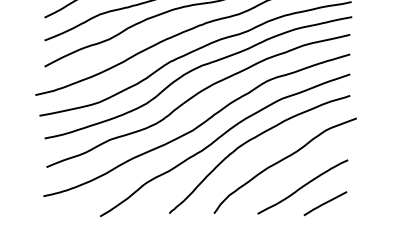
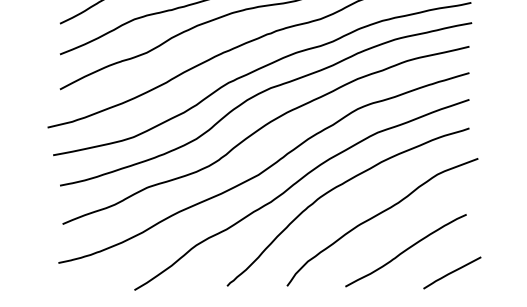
line: (325, 203) -> (452, 272), moved

